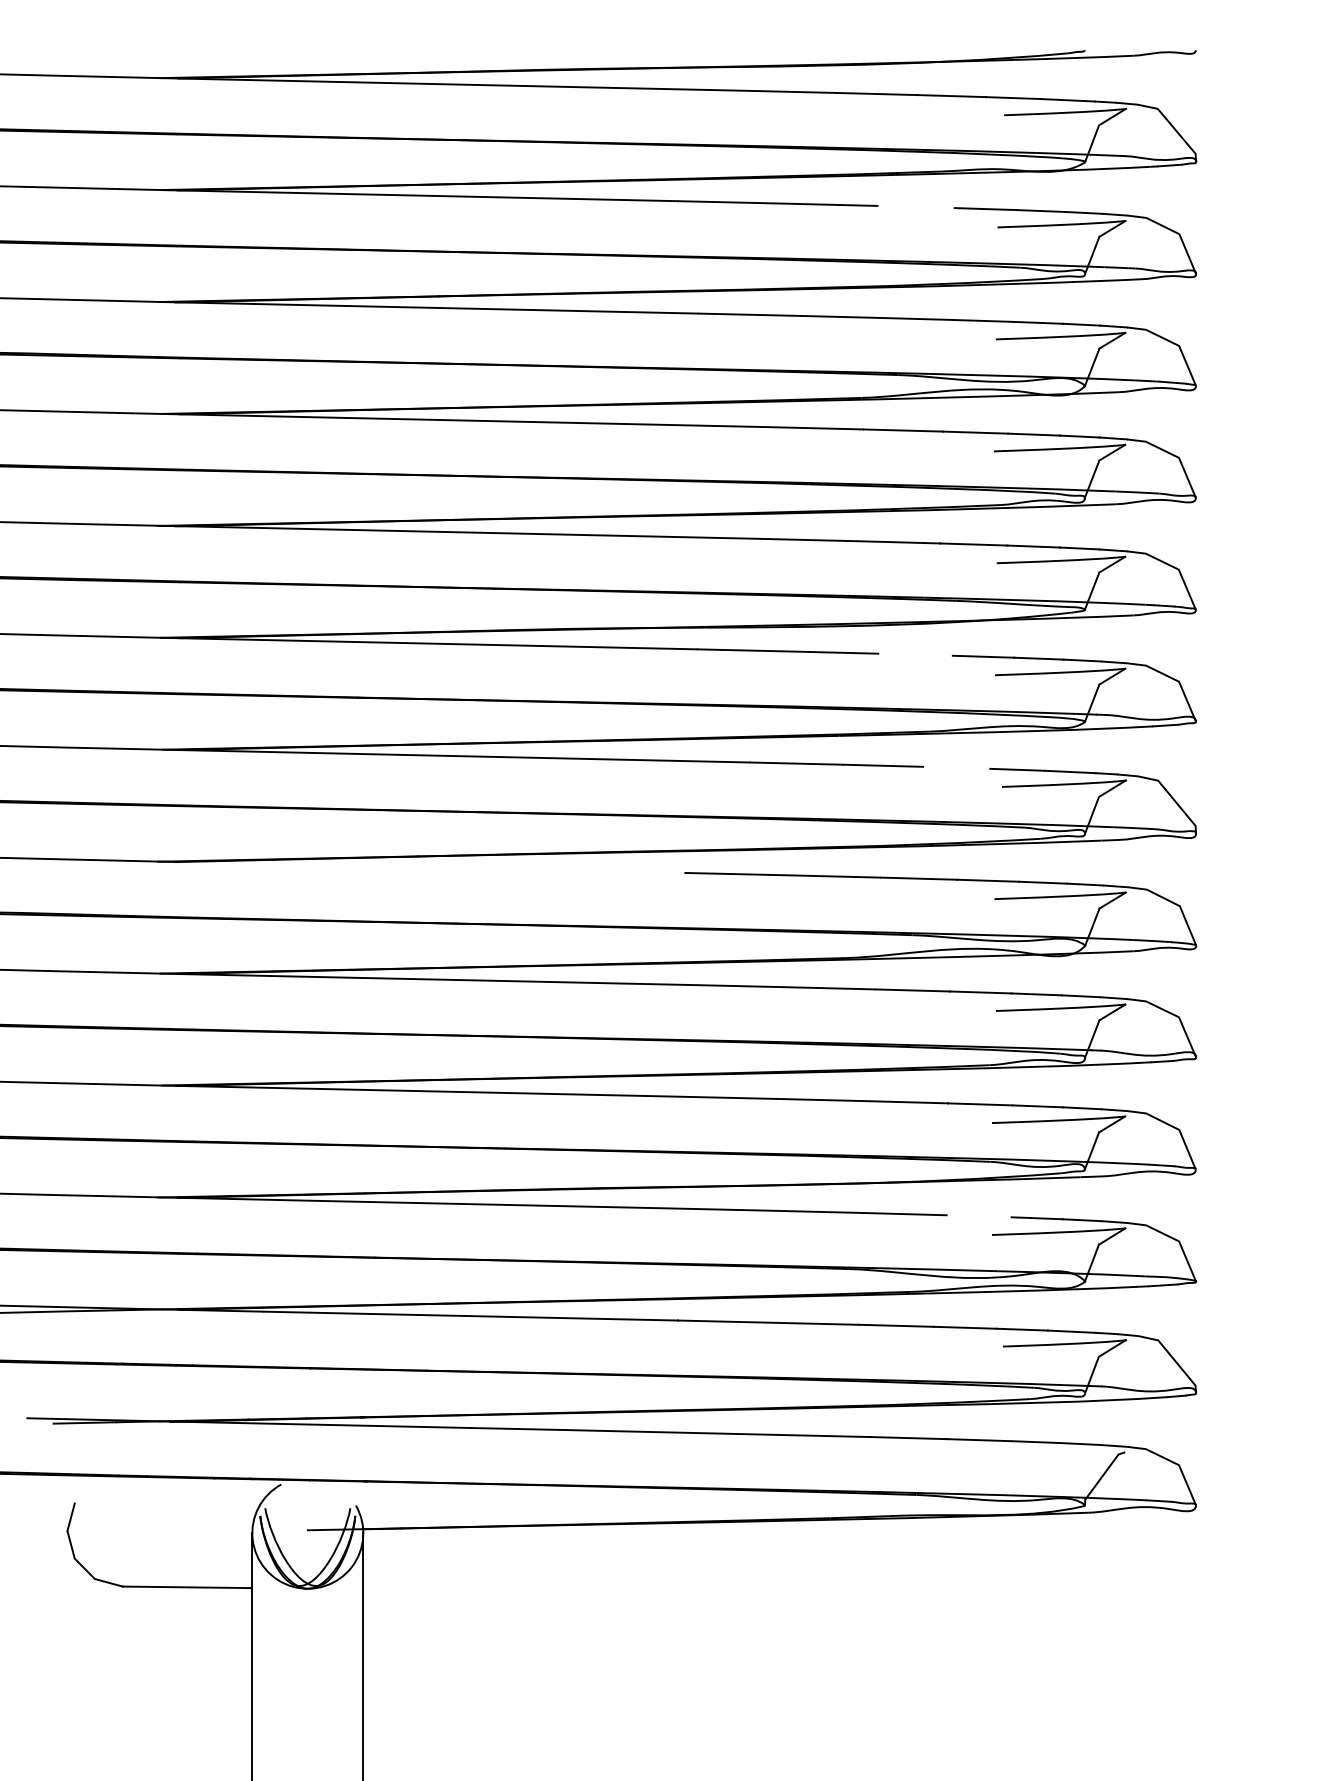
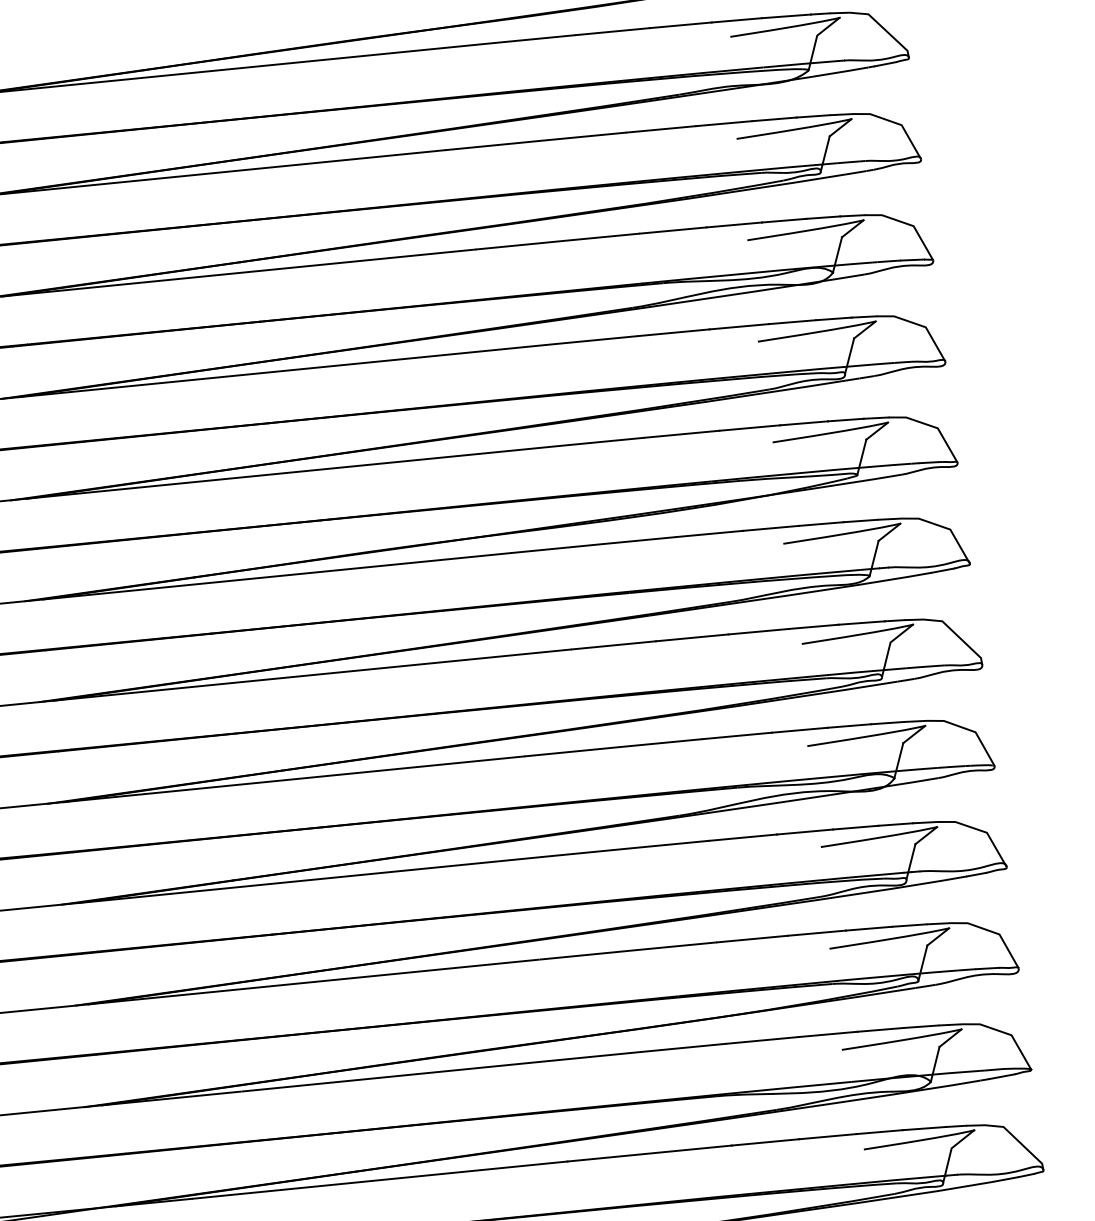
line: (916, 206) -> (661, 128), added
line: (915, 654) -> (709, 533), added
line: (956, 767) -> (758, 631), added
line: (431, 867) -> (295, 779), added
line: (978, 1216) -> (827, 1034), added

